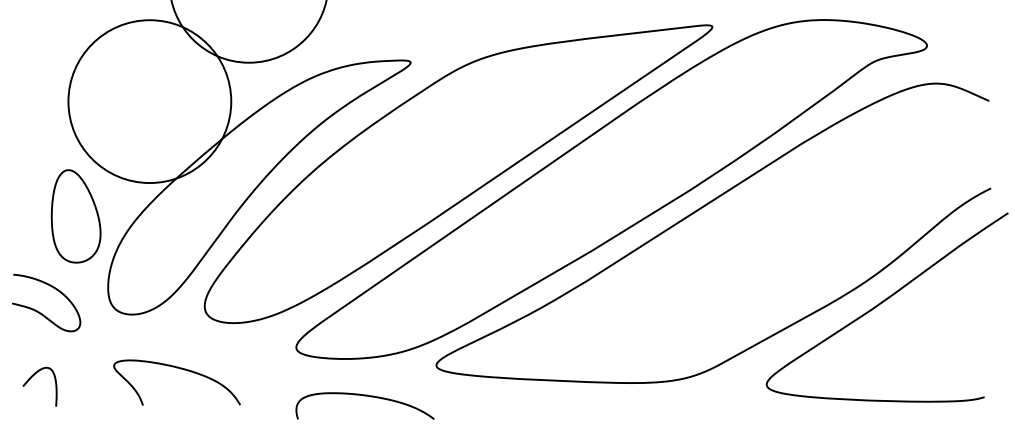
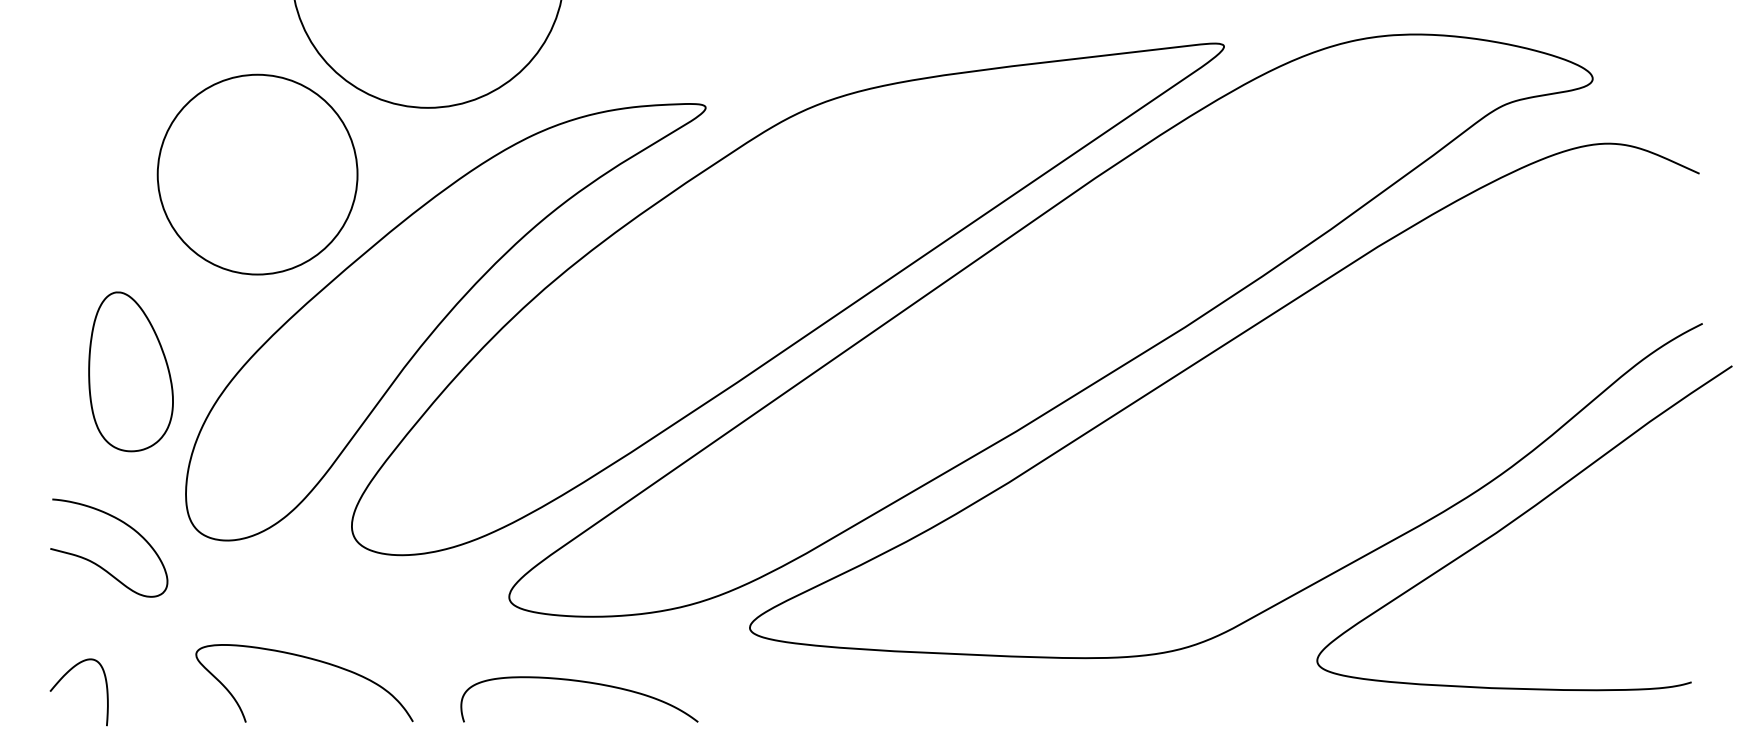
circle: (149, 101) -> (257, 174), size x0.71
curve: (39, 311) -> (97, 562), moved
curve: (180, 369) -> (310, 660), moved
curve: (31, 378) -> (64, 677), moved
curve: (364, 396) -> (578, 682), moved

